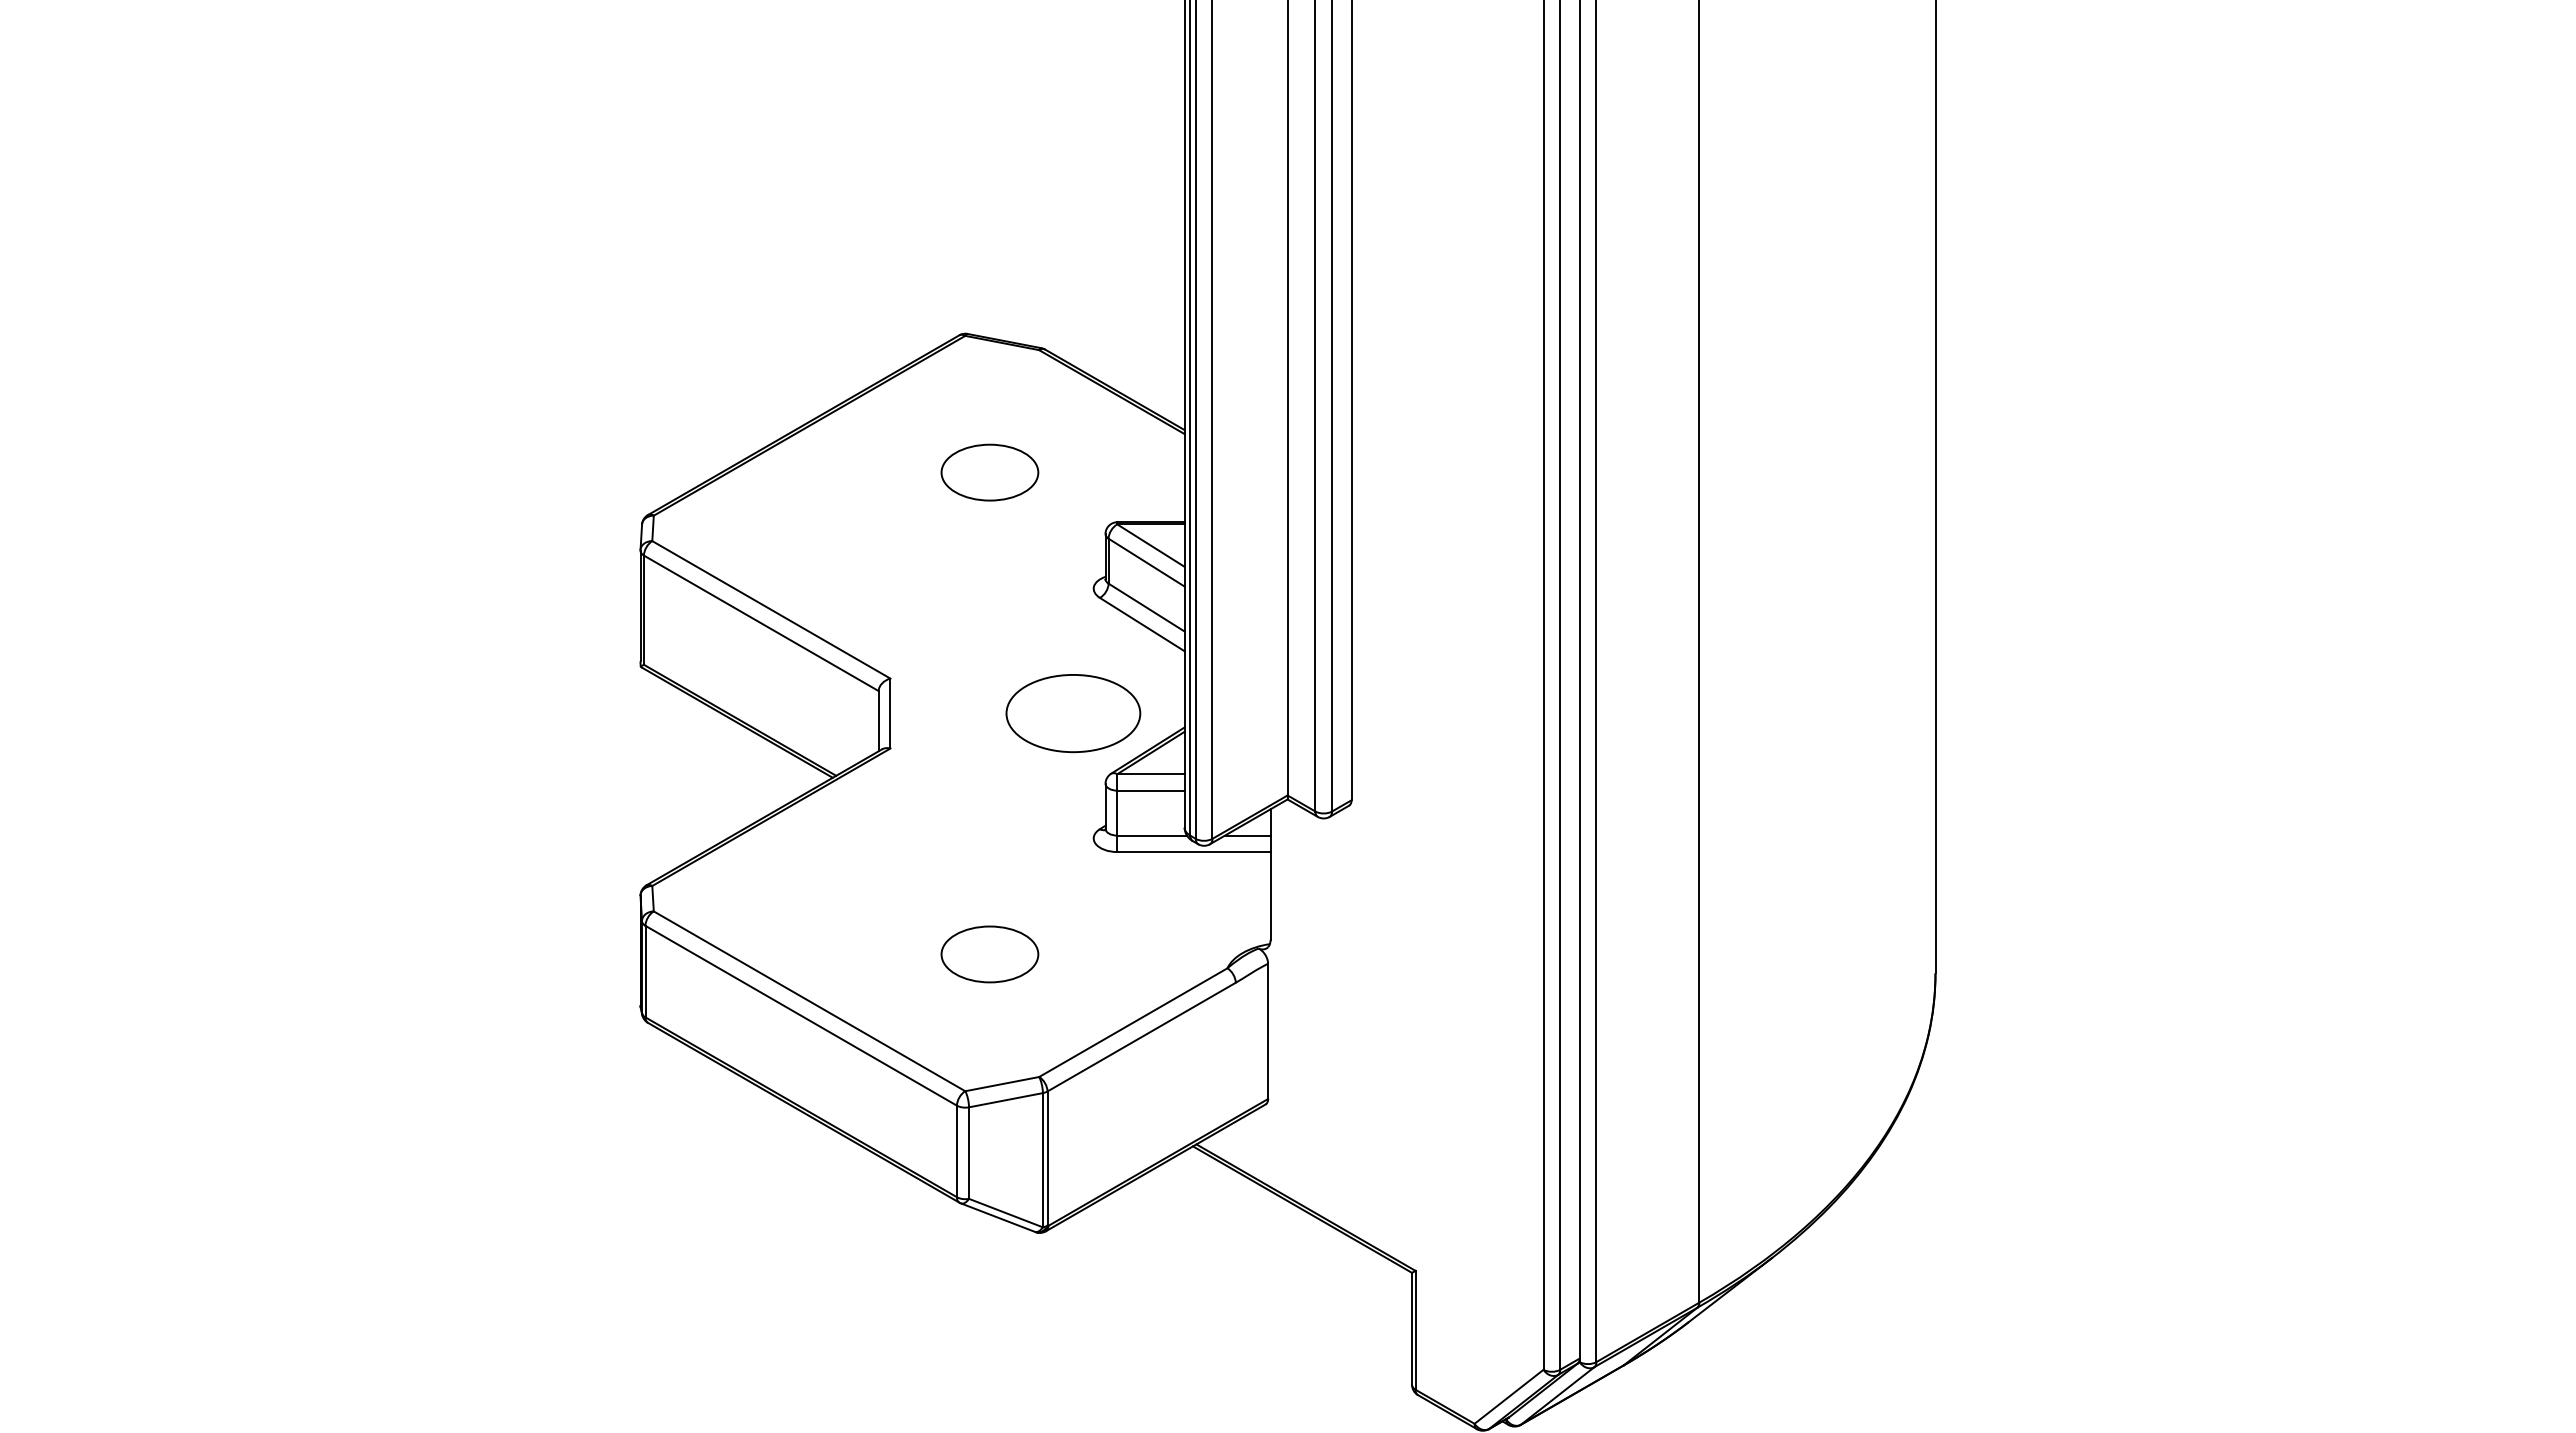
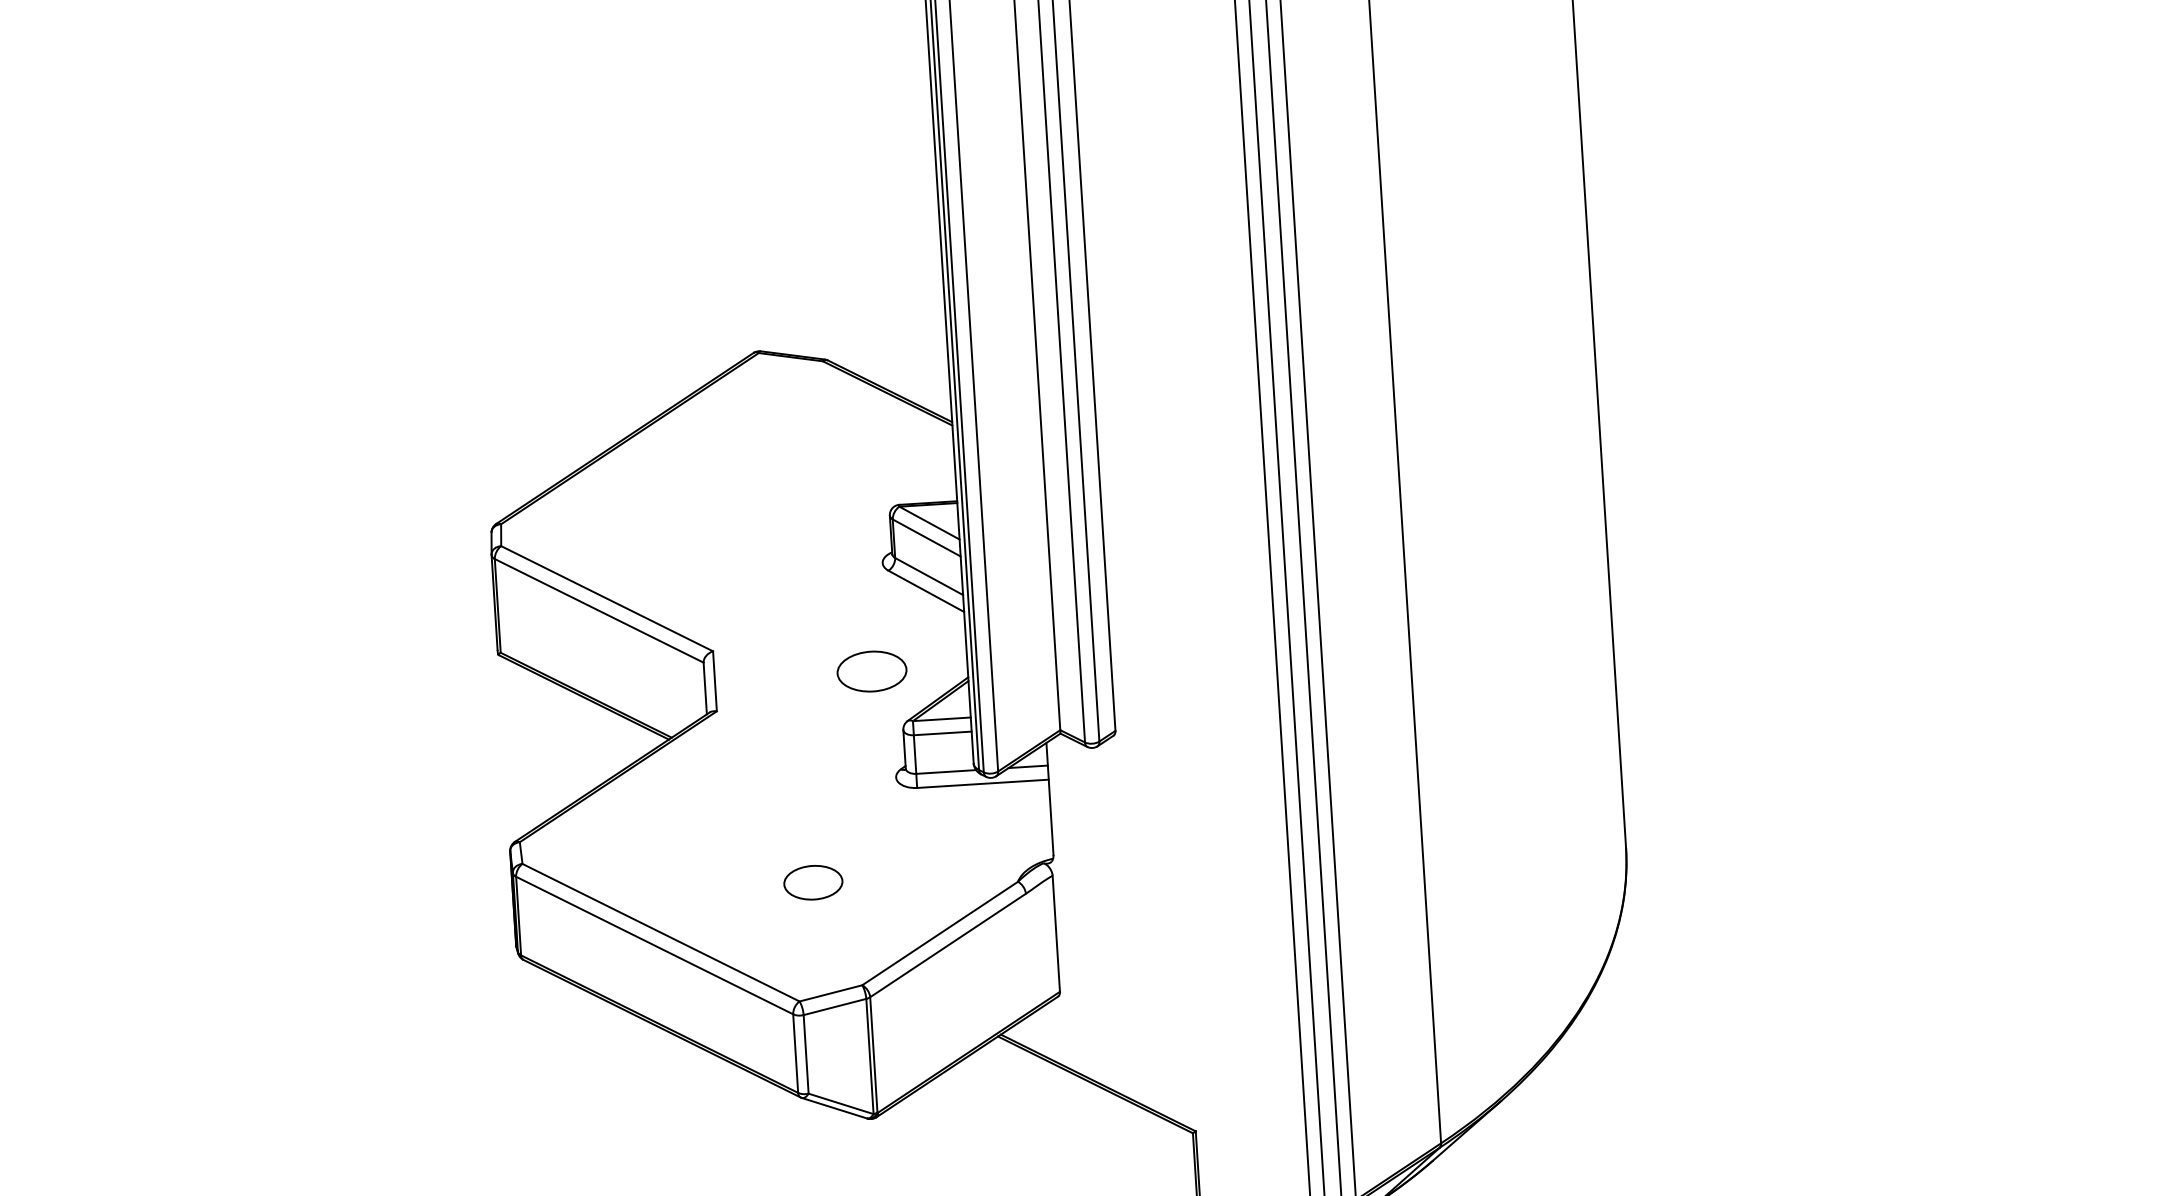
part: (989, 472) -> (786, 469), removed
part: (1073, 713) -> (872, 671), size x0.6
part: (989, 954) -> (812, 882), size x0.7

